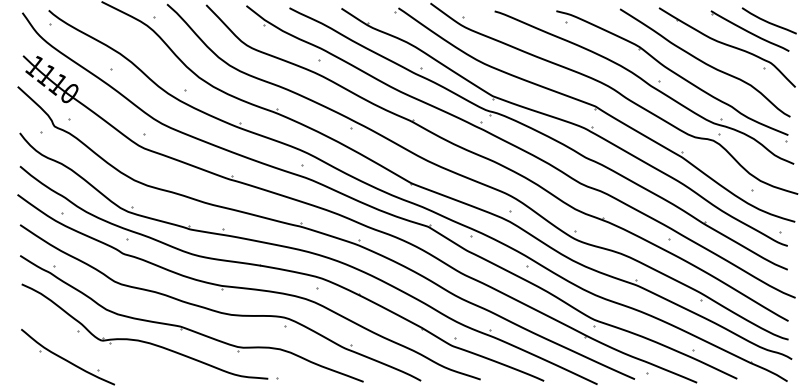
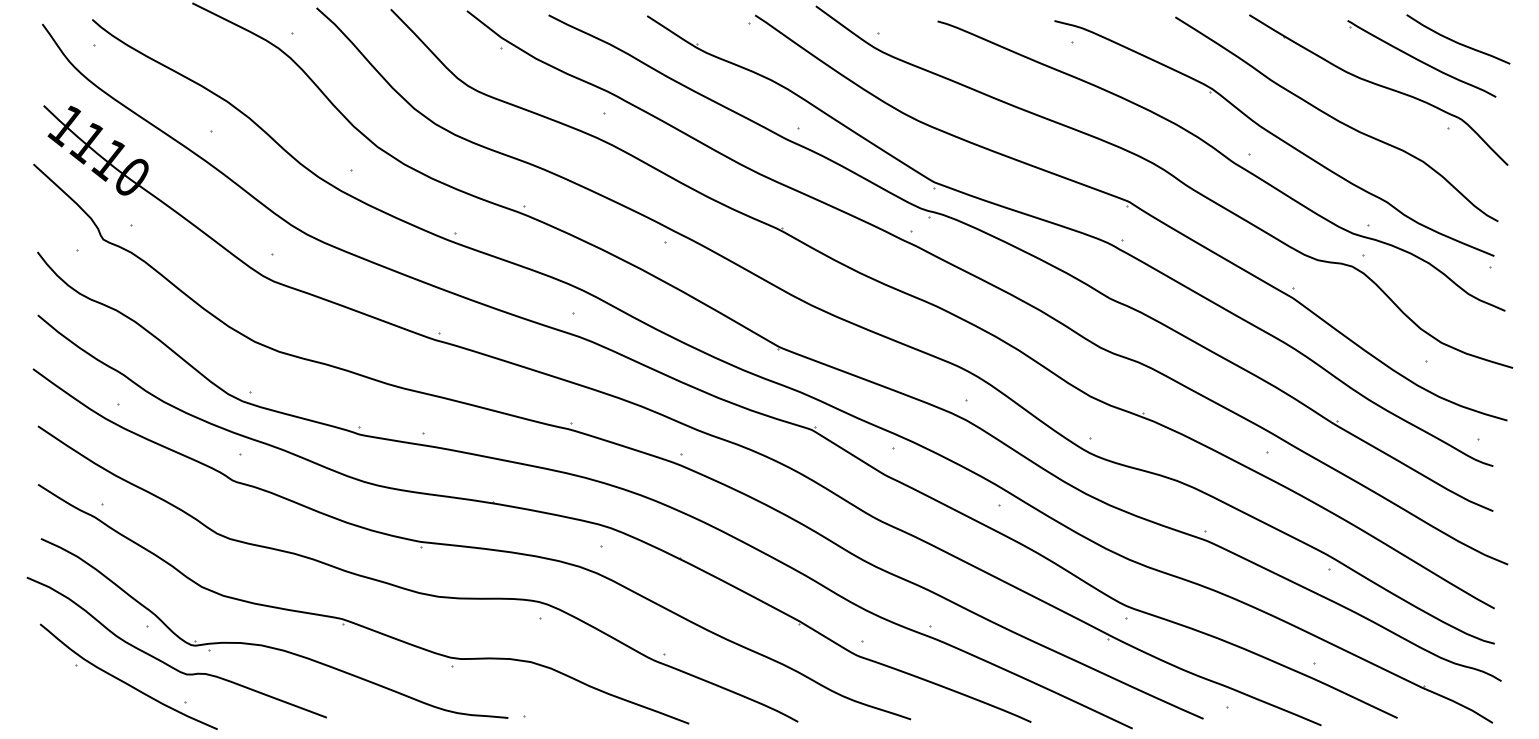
curve: (88, 349) -> (167, 662), added

